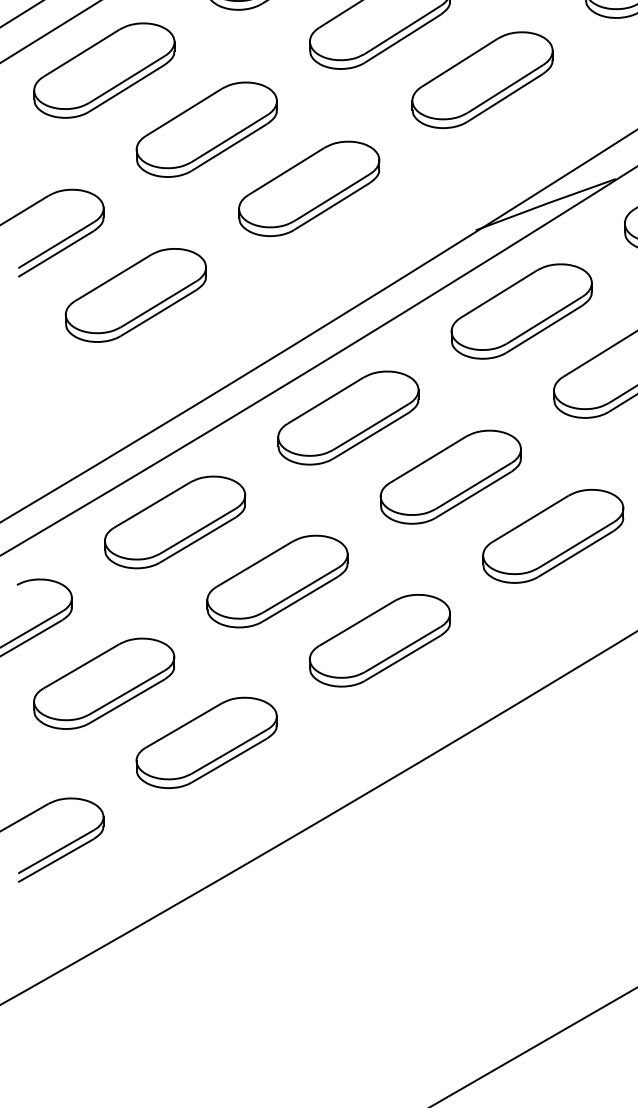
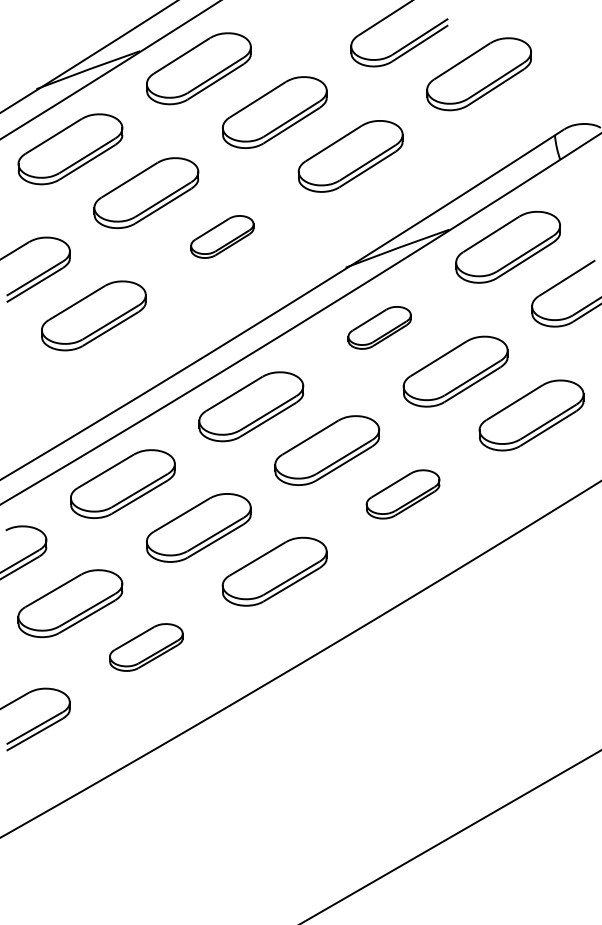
part: (309, 188) -> (222, 236), size x0.6
part: (521, 311) -> (379, 327), size x0.6
part: (552, 536) -> (402, 494), size x0.7
part: (206, 742) -> (146, 647), size x0.7

